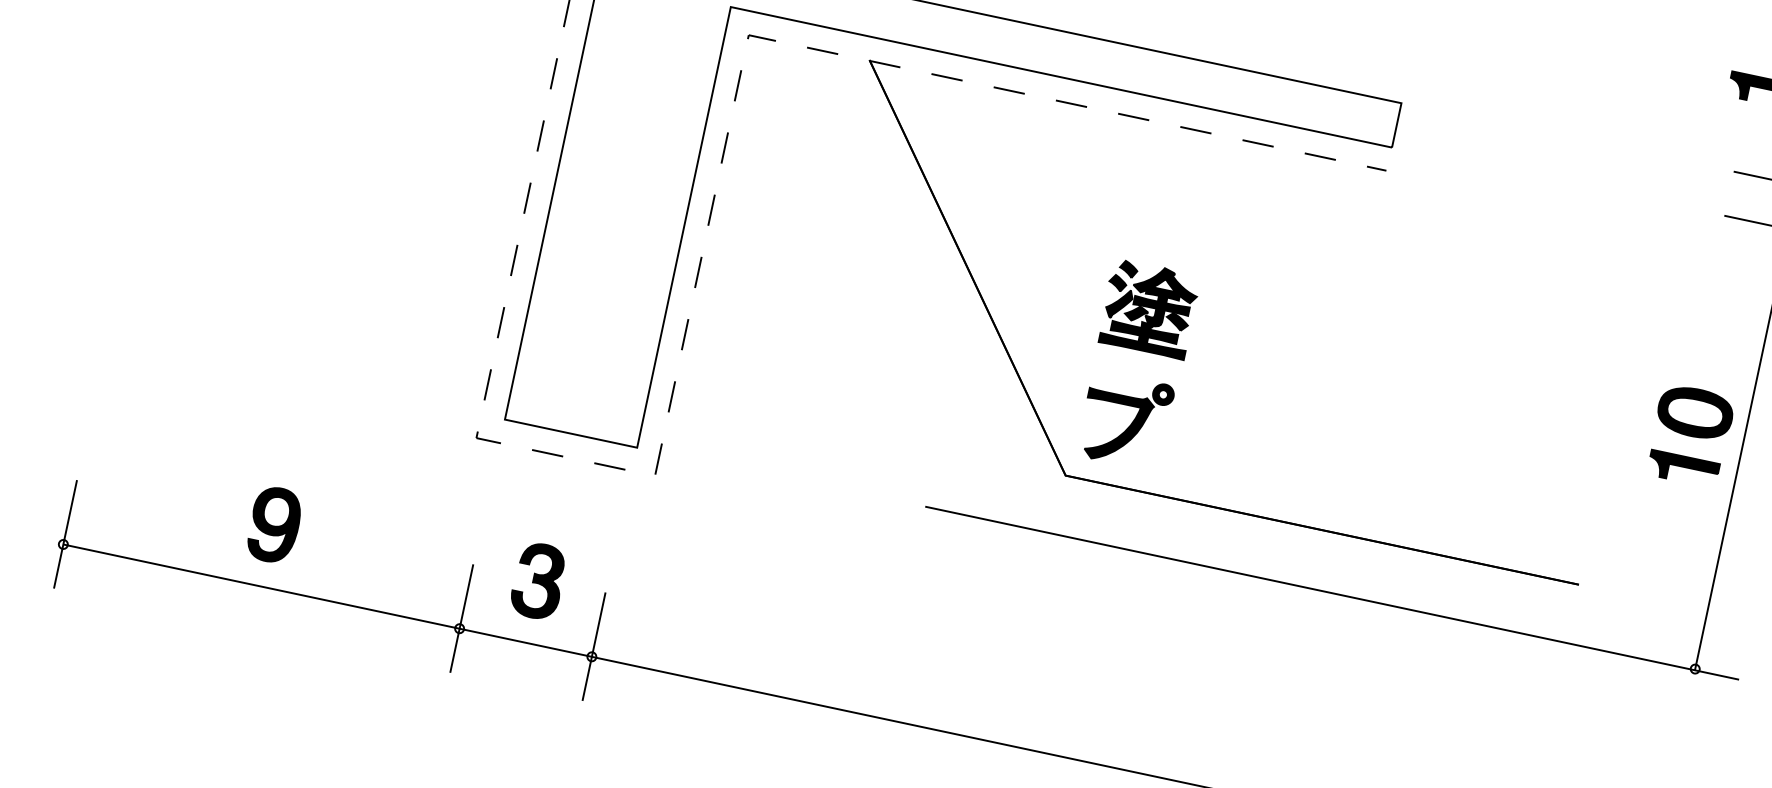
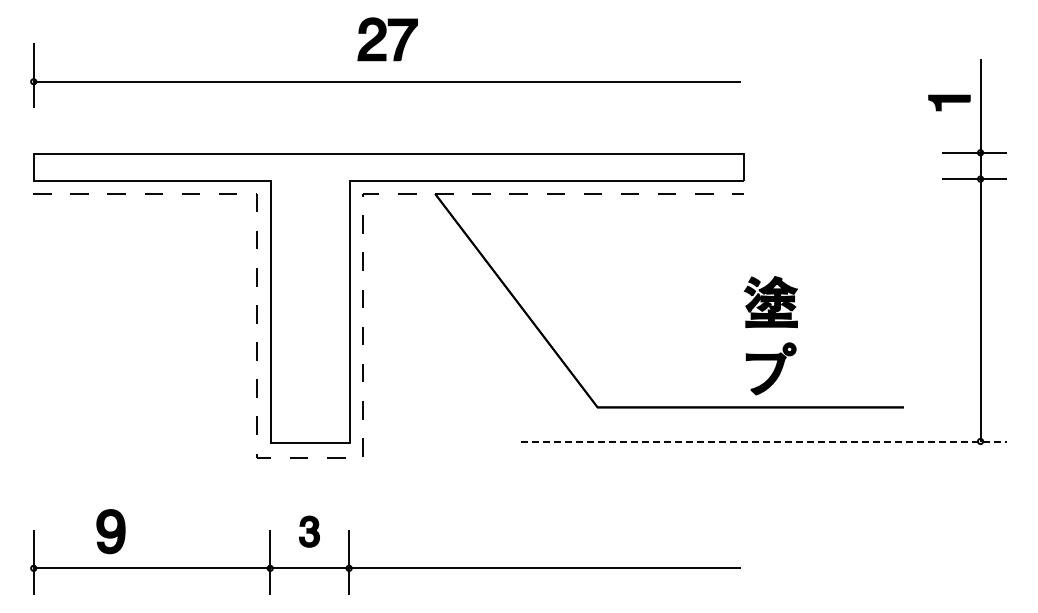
part: (1139, 351) -> (770, 327), moved
part: (1690, 435) -> (949, 308), removed
part: (273, 524) -> (110, 531), moved
part: (538, 580) -> (309, 531), size x0.7
line: (1332, 593) -> (764, 442), solid -> dashed

